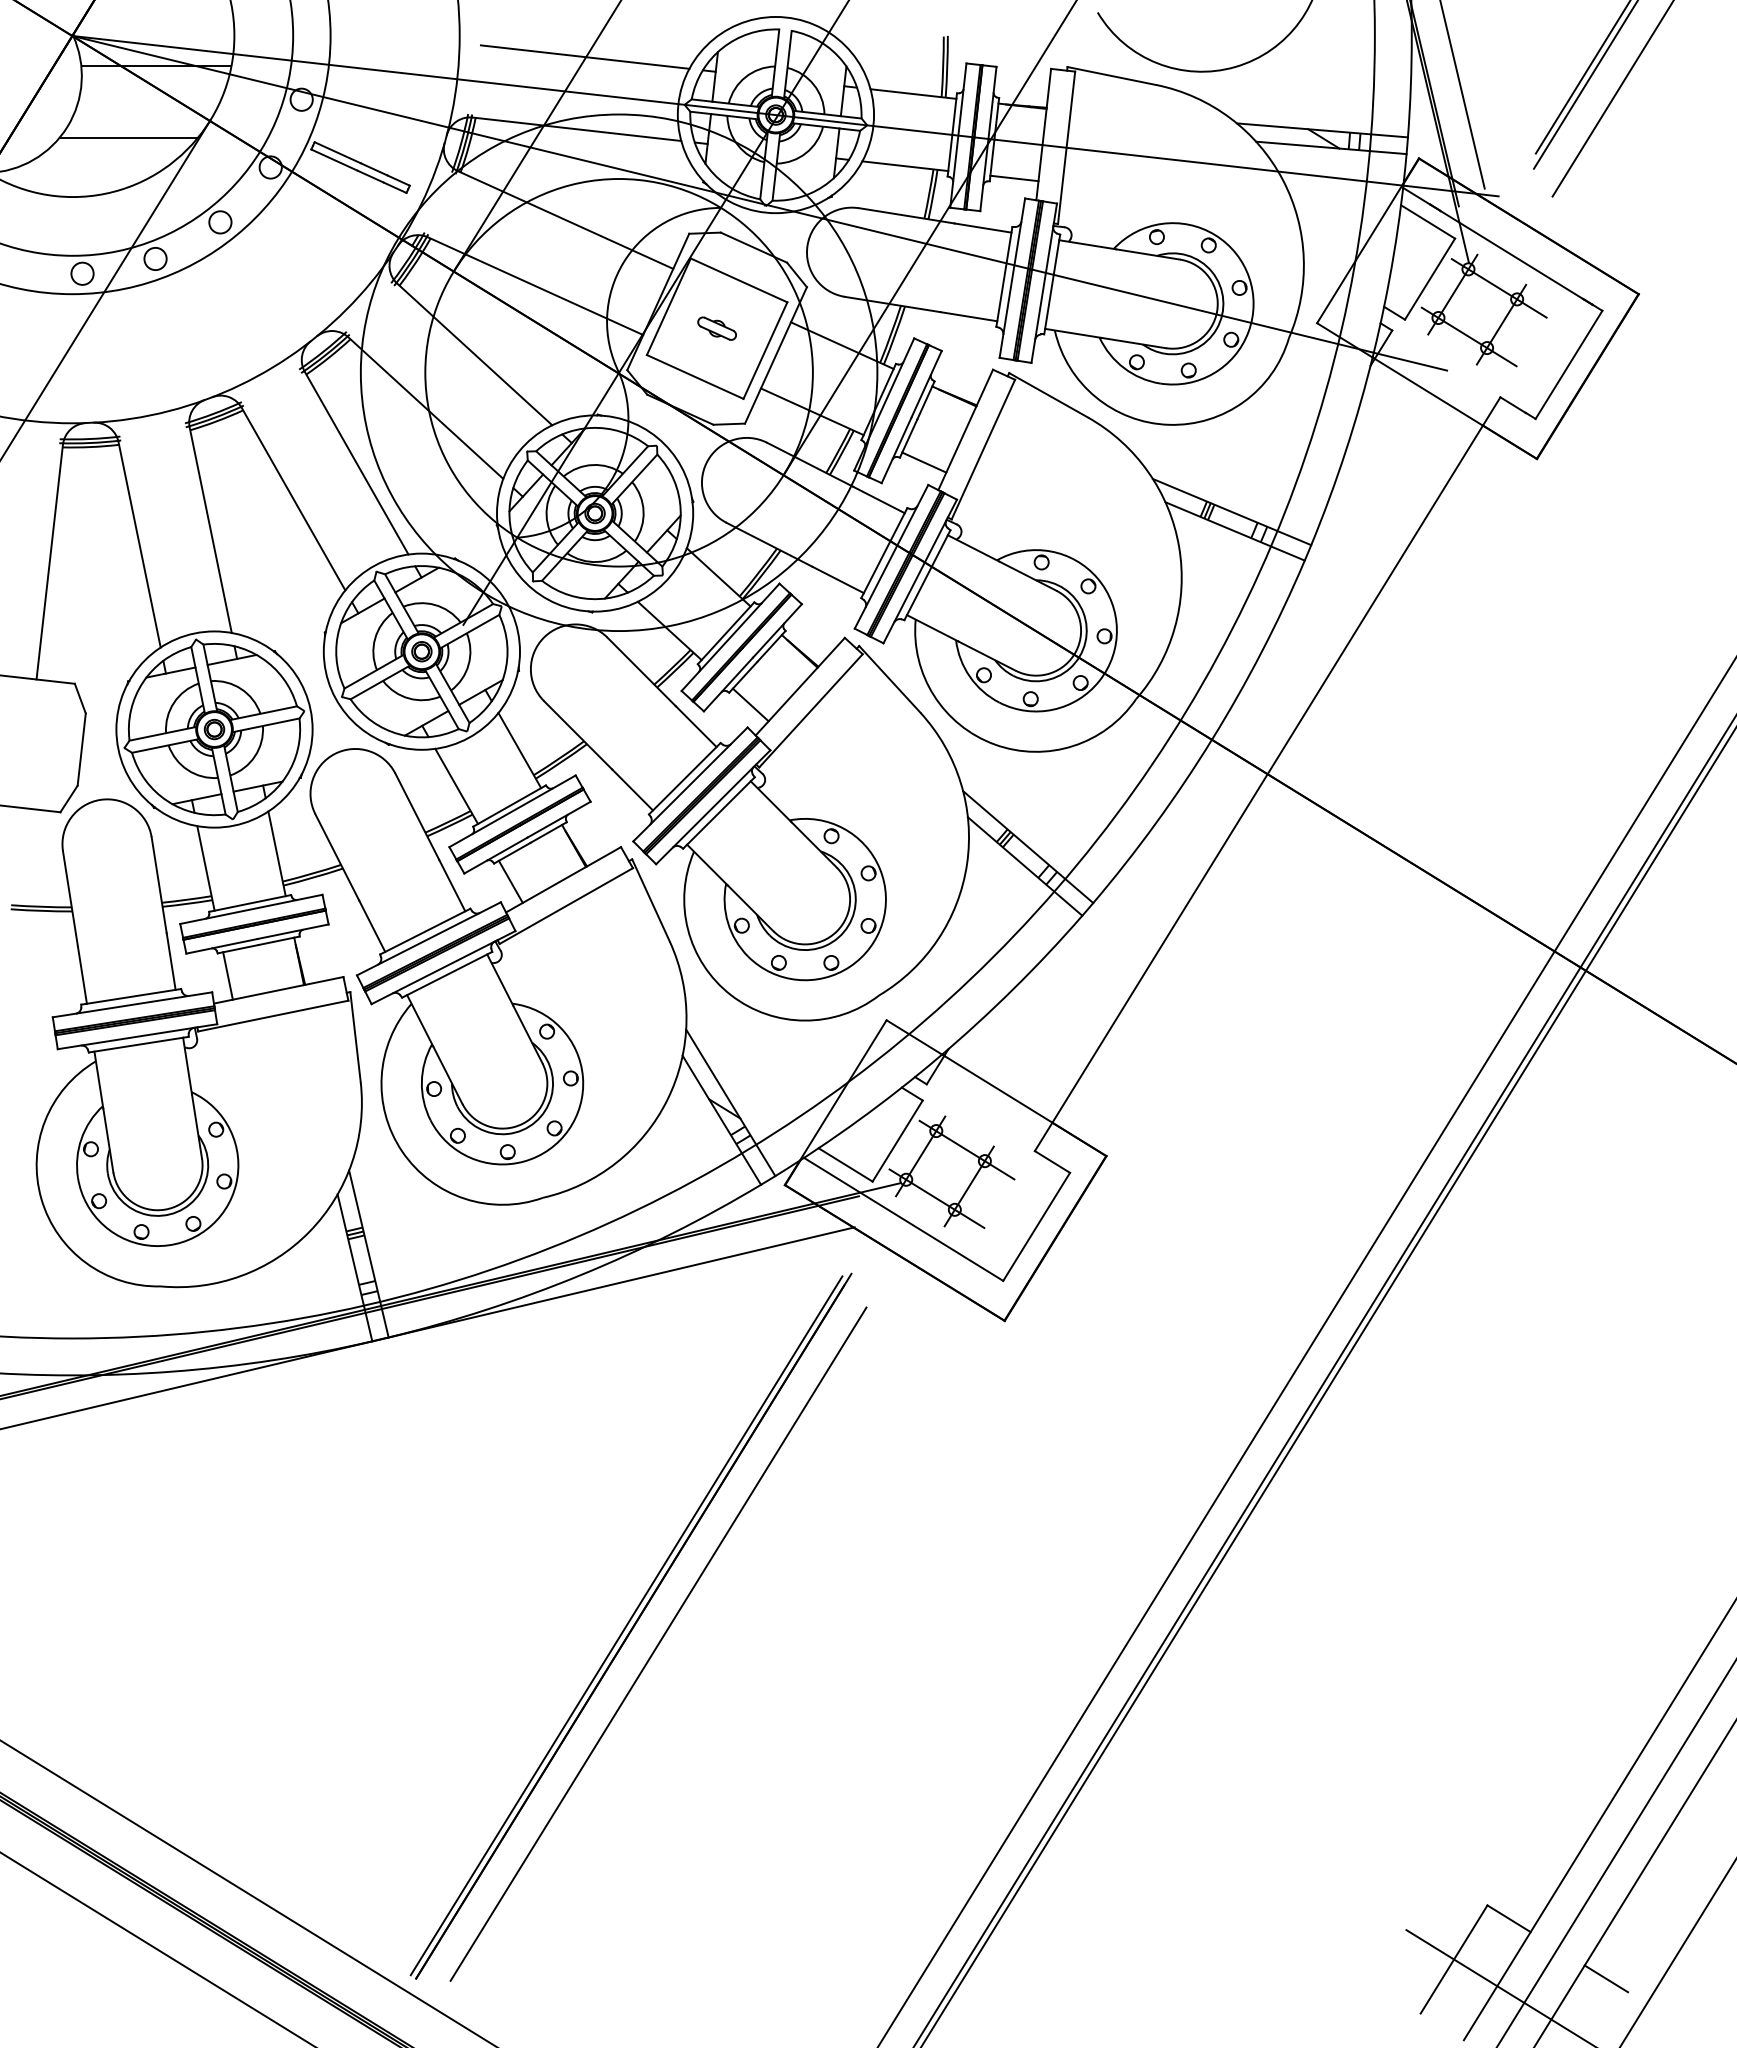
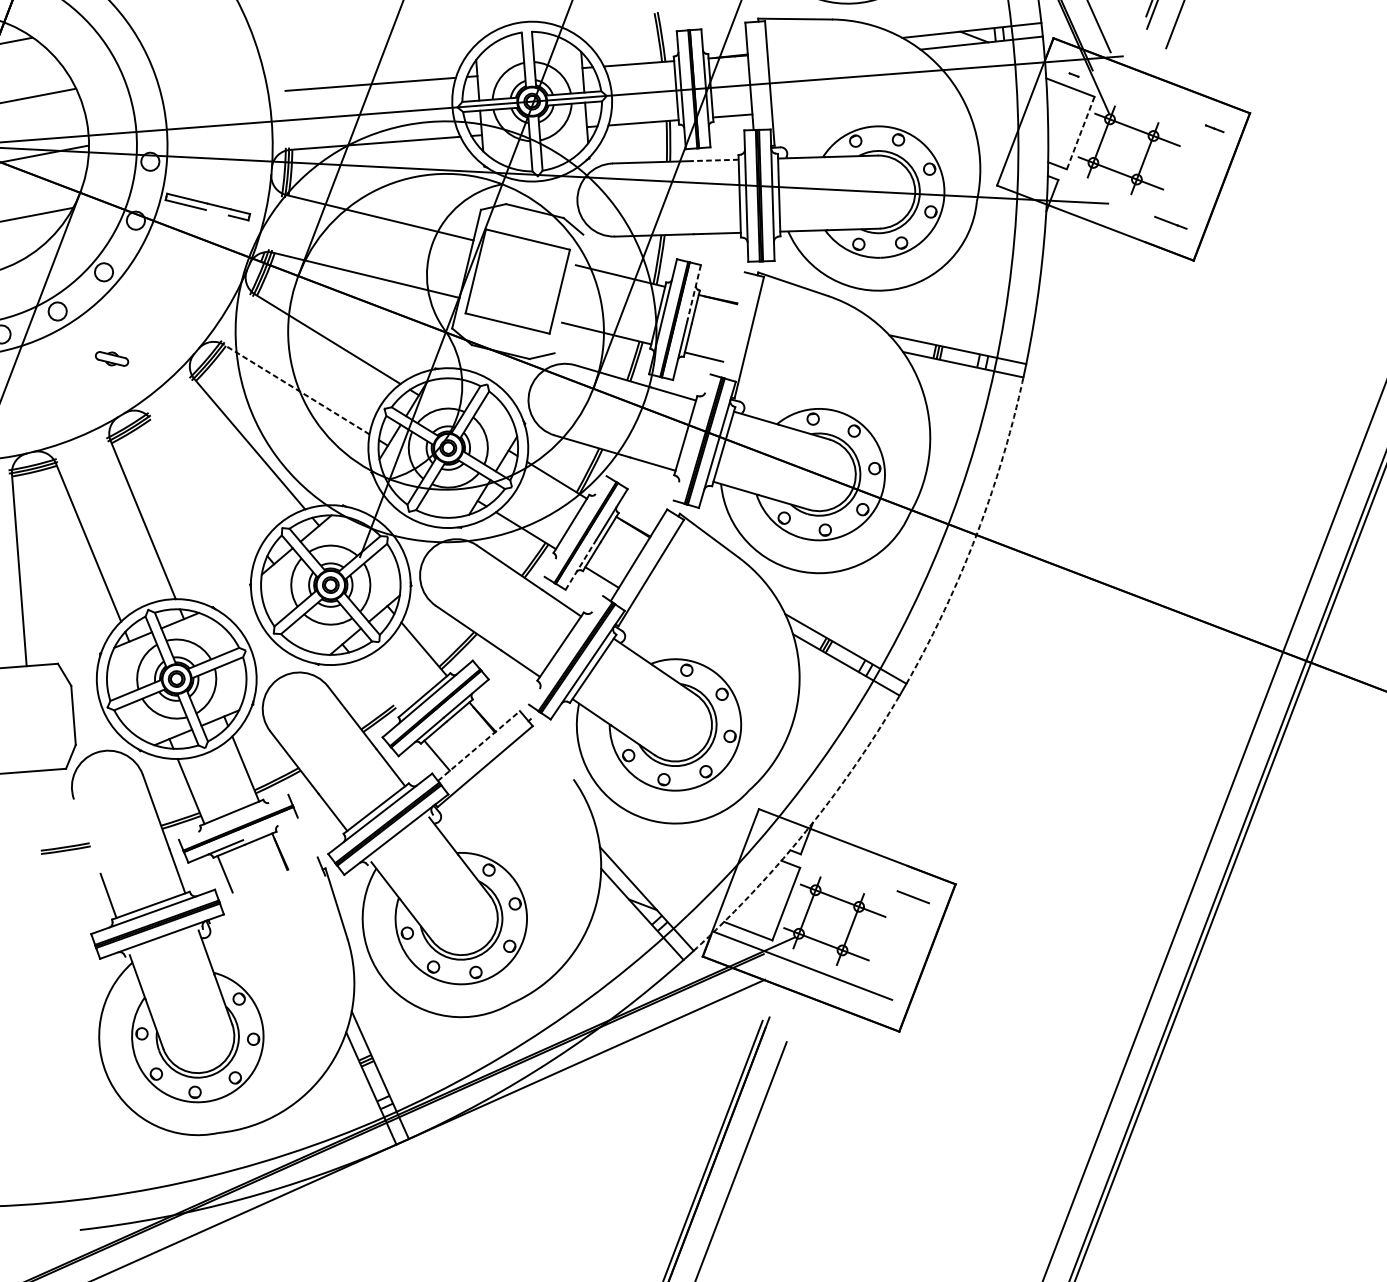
line: (370, 176) -> (217, 212), removed
line: (983, 228) -> (715, 160), solid -> dashed
line: (1497, 245) -> (1129, 95), removed
line: (1430, 279) -> (1081, 133), solid -> dashed
part: (716, 328) -> (111, 358), moved
line: (775, 355) -> (568, 294), removed
line: (1568, 364) -> (1204, 180), removed
line: (926, 384) -> (693, 294), solid -> dashed
line: (425, 408) -> (296, 389), solid -> dashed
line: (965, 429) -> (731, 324), removed
line: (293, 498) -> (204, 482), removed
line: (891, 556) -> (692, 437), removed
line: (730, 636) -> (575, 525), removed
line: (728, 684) -> (581, 564), solid -> dashed
arc: (1211, 739) -> (976, 534), solid -> dashed
line: (1267, 774) -> (1026, 554), removed
line: (690, 784) -> (566, 650), removed
line: (456, 785) -> (378, 686), removed
line: (563, 879) -> (478, 745), solid -> dashed
line: (69, 898) -> (86, 836), removed
line: (650, 900) -> (551, 749), removed
line: (251, 908) -> (233, 816), removed
line: (292, 931) -> (269, 828), removed
line: (447, 974) -> (400, 839), removed
line: (278, 990) -> (267, 878), removed
line: (273, 1015) -> (267, 898), removed
line: (138, 1044) -> (163, 942), removed
arc: (938, 1057) -> (806, 831), solid -> dashed
line: (1036, 1226) -> (910, 951), removed

